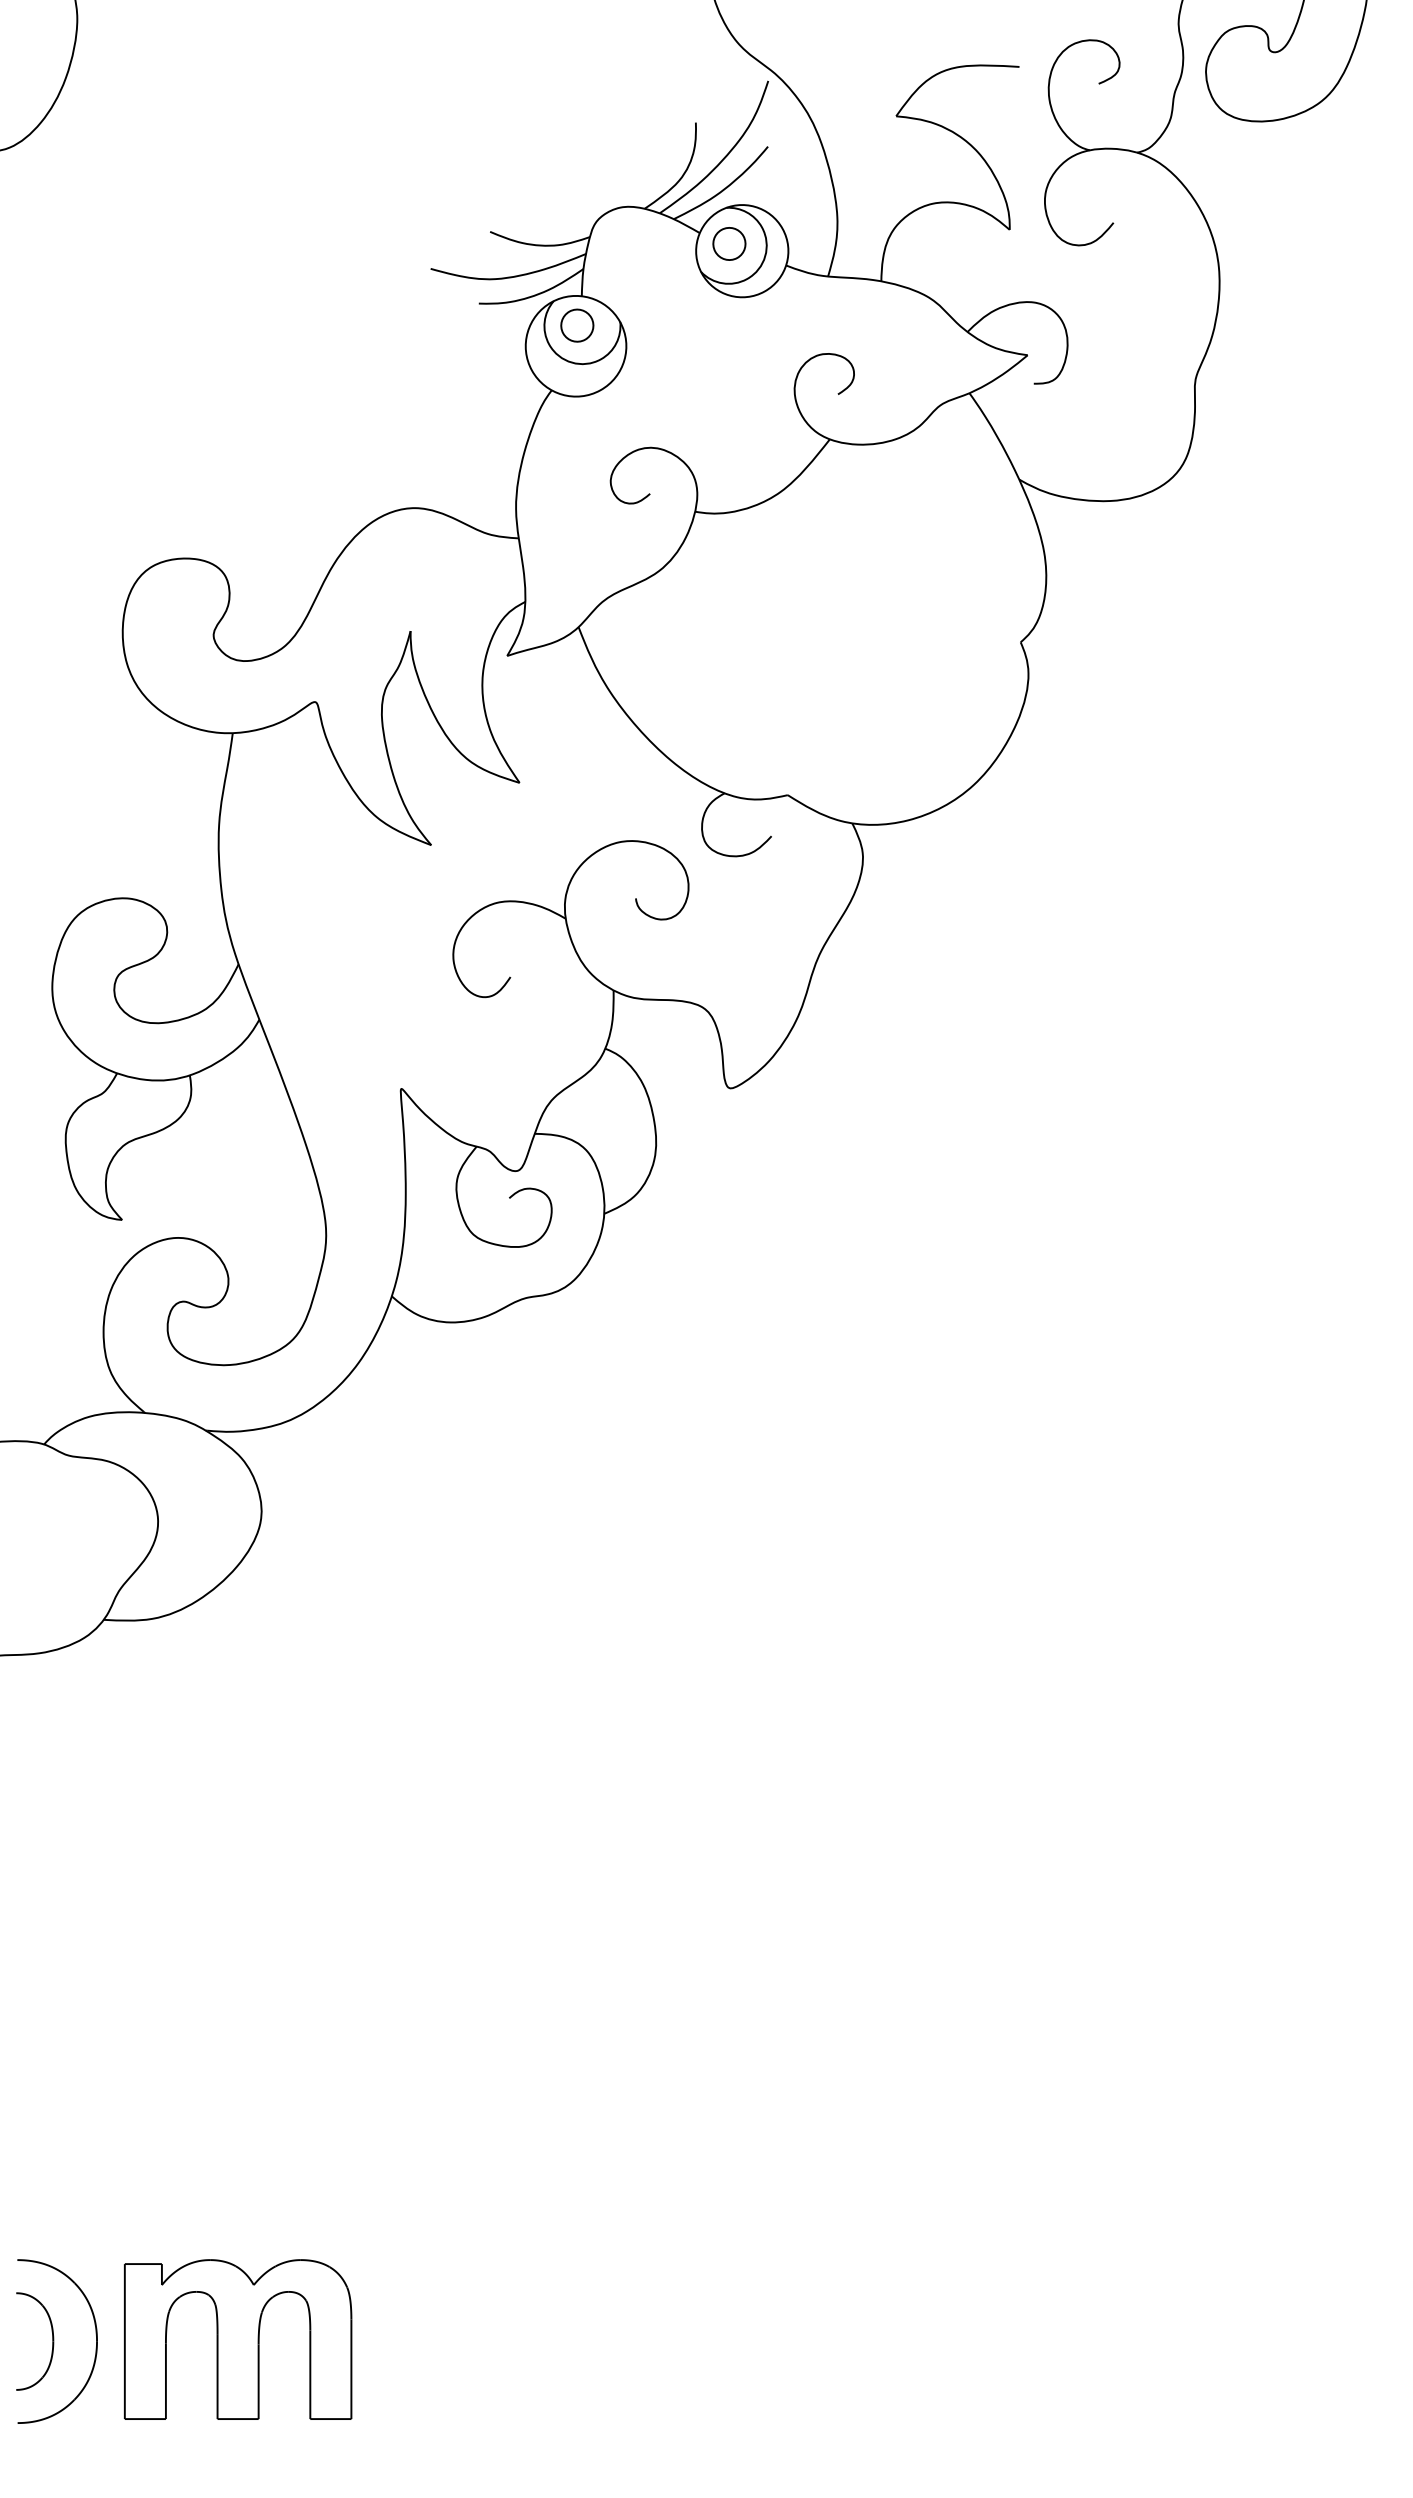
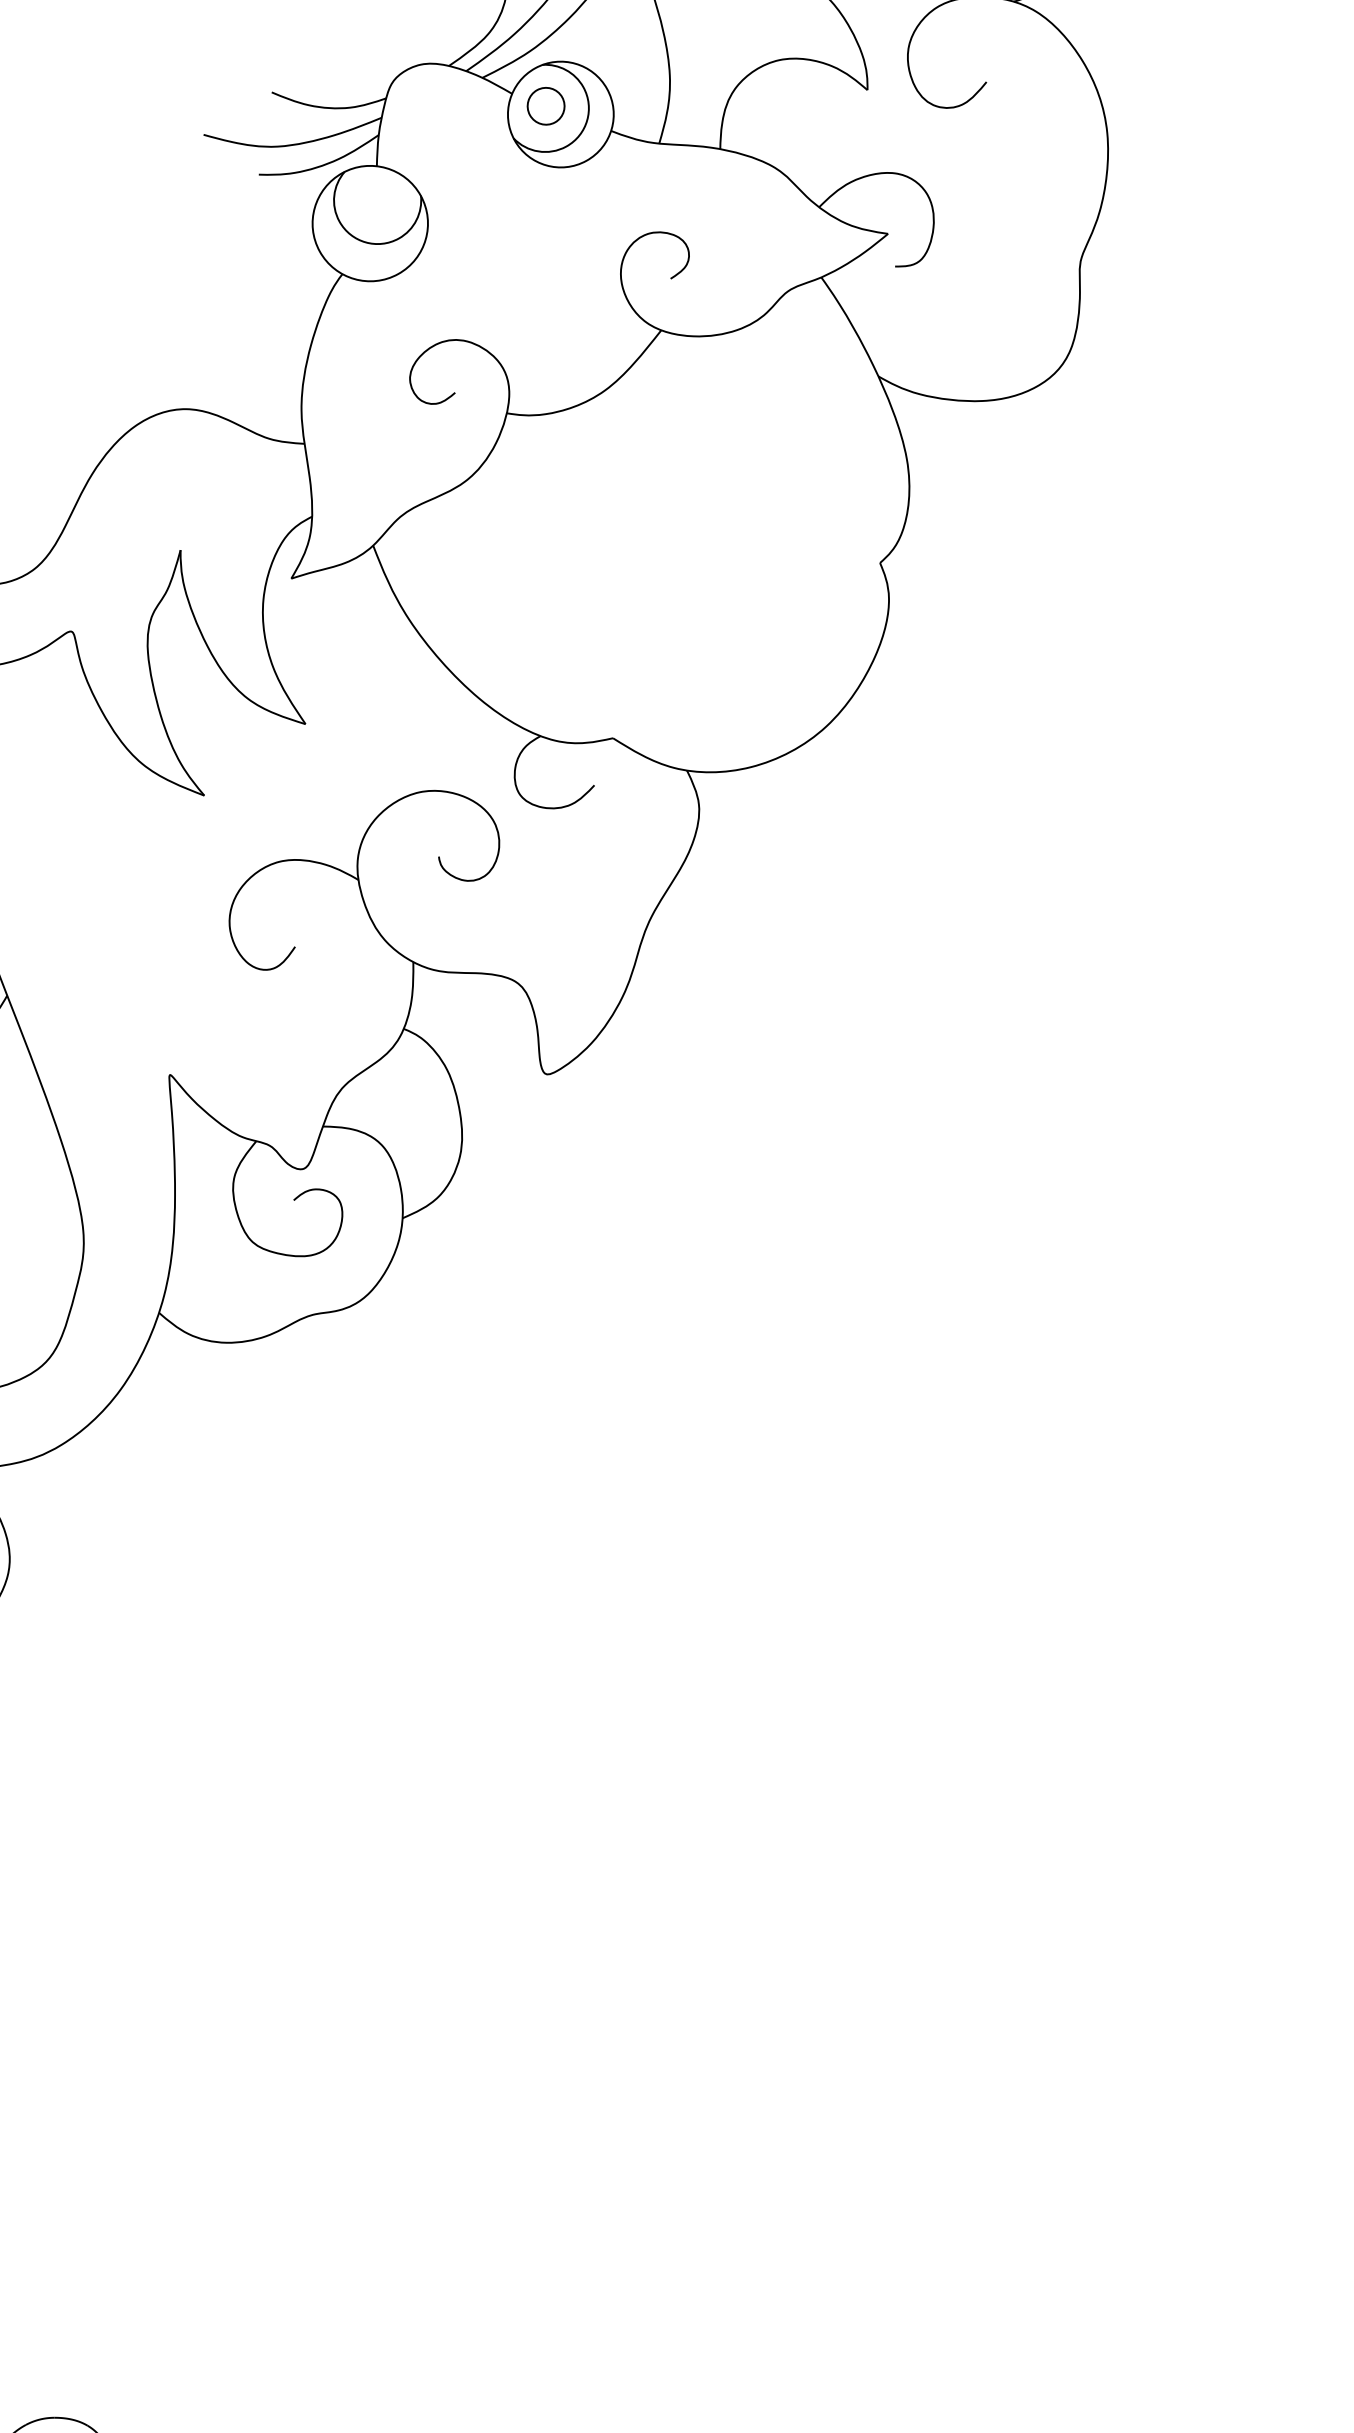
part: (577, 325) -> (371, 199), removed

